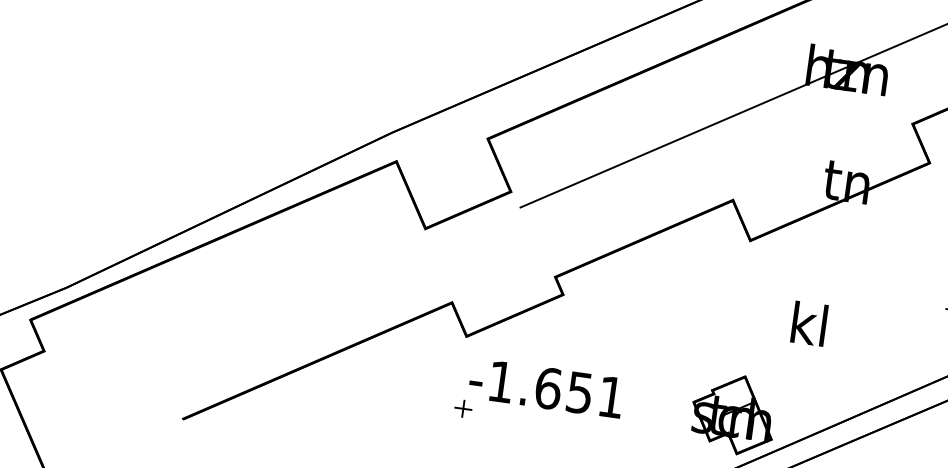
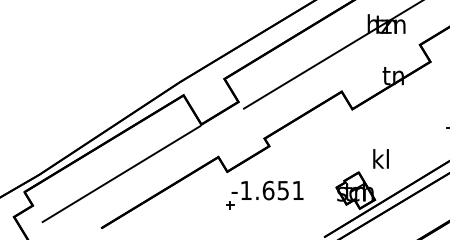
line: (241, 311) -> (121, 174), added
text: (808, 322) -> (380, 158), moved

